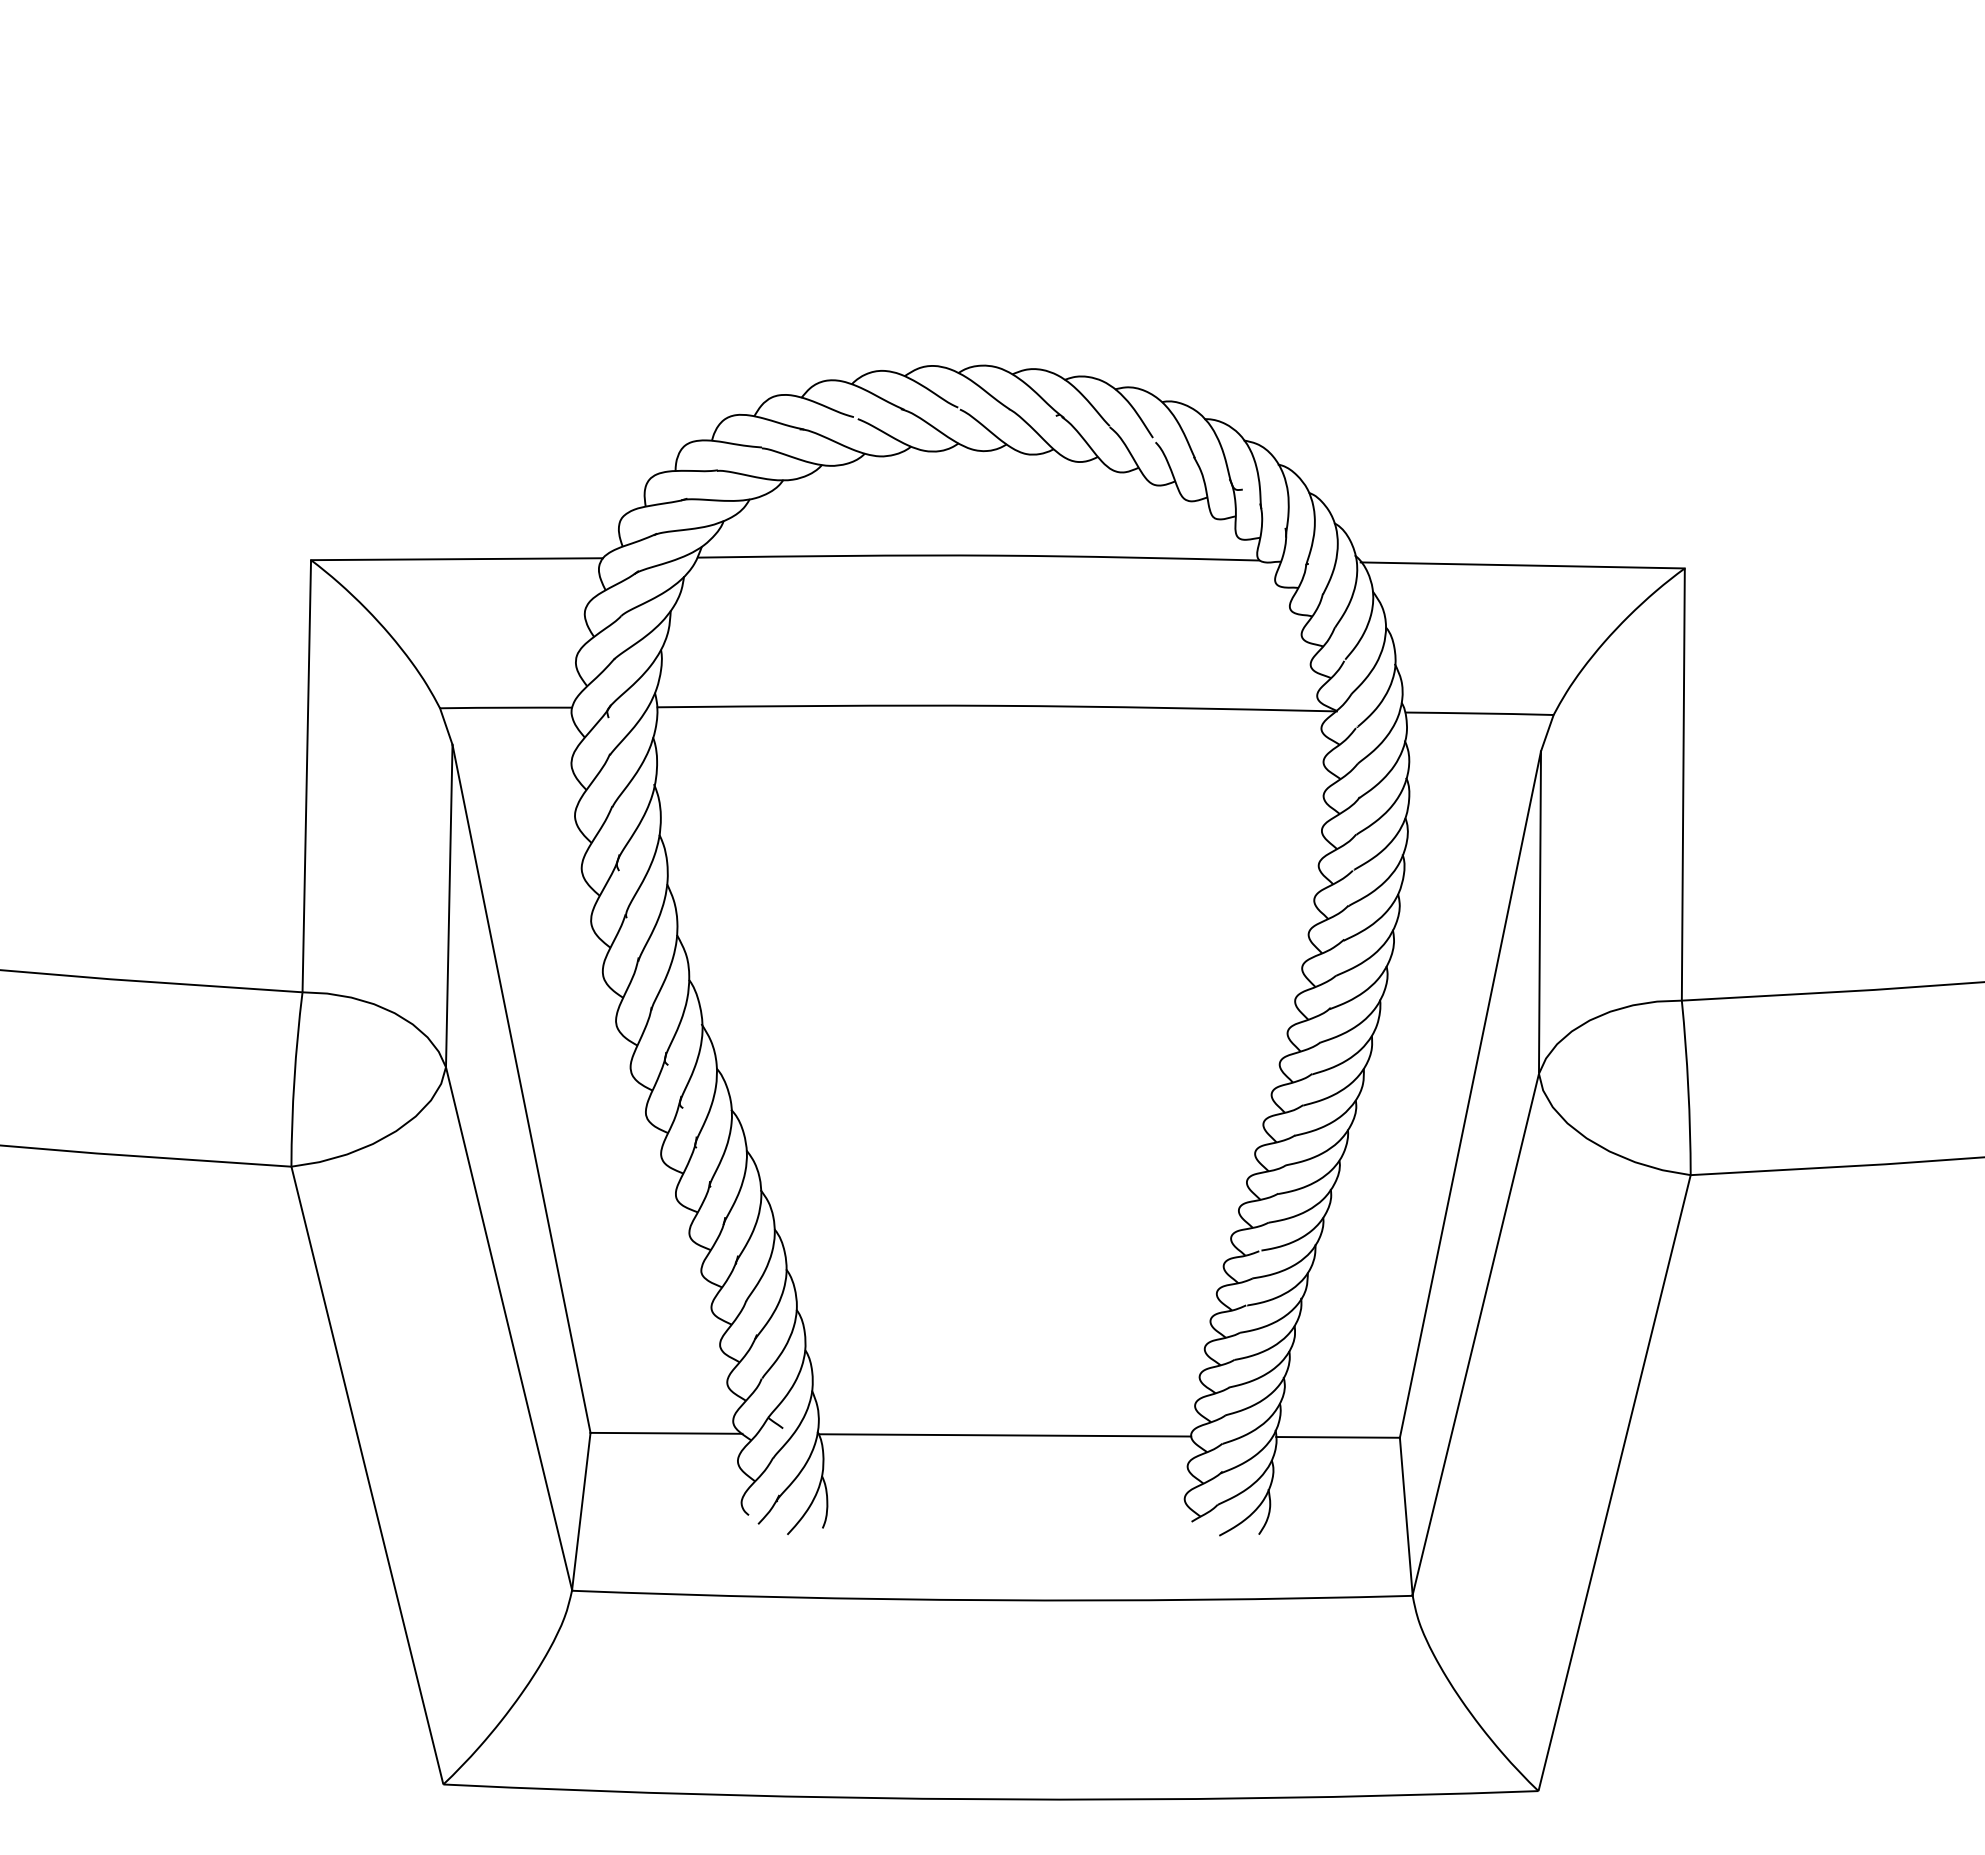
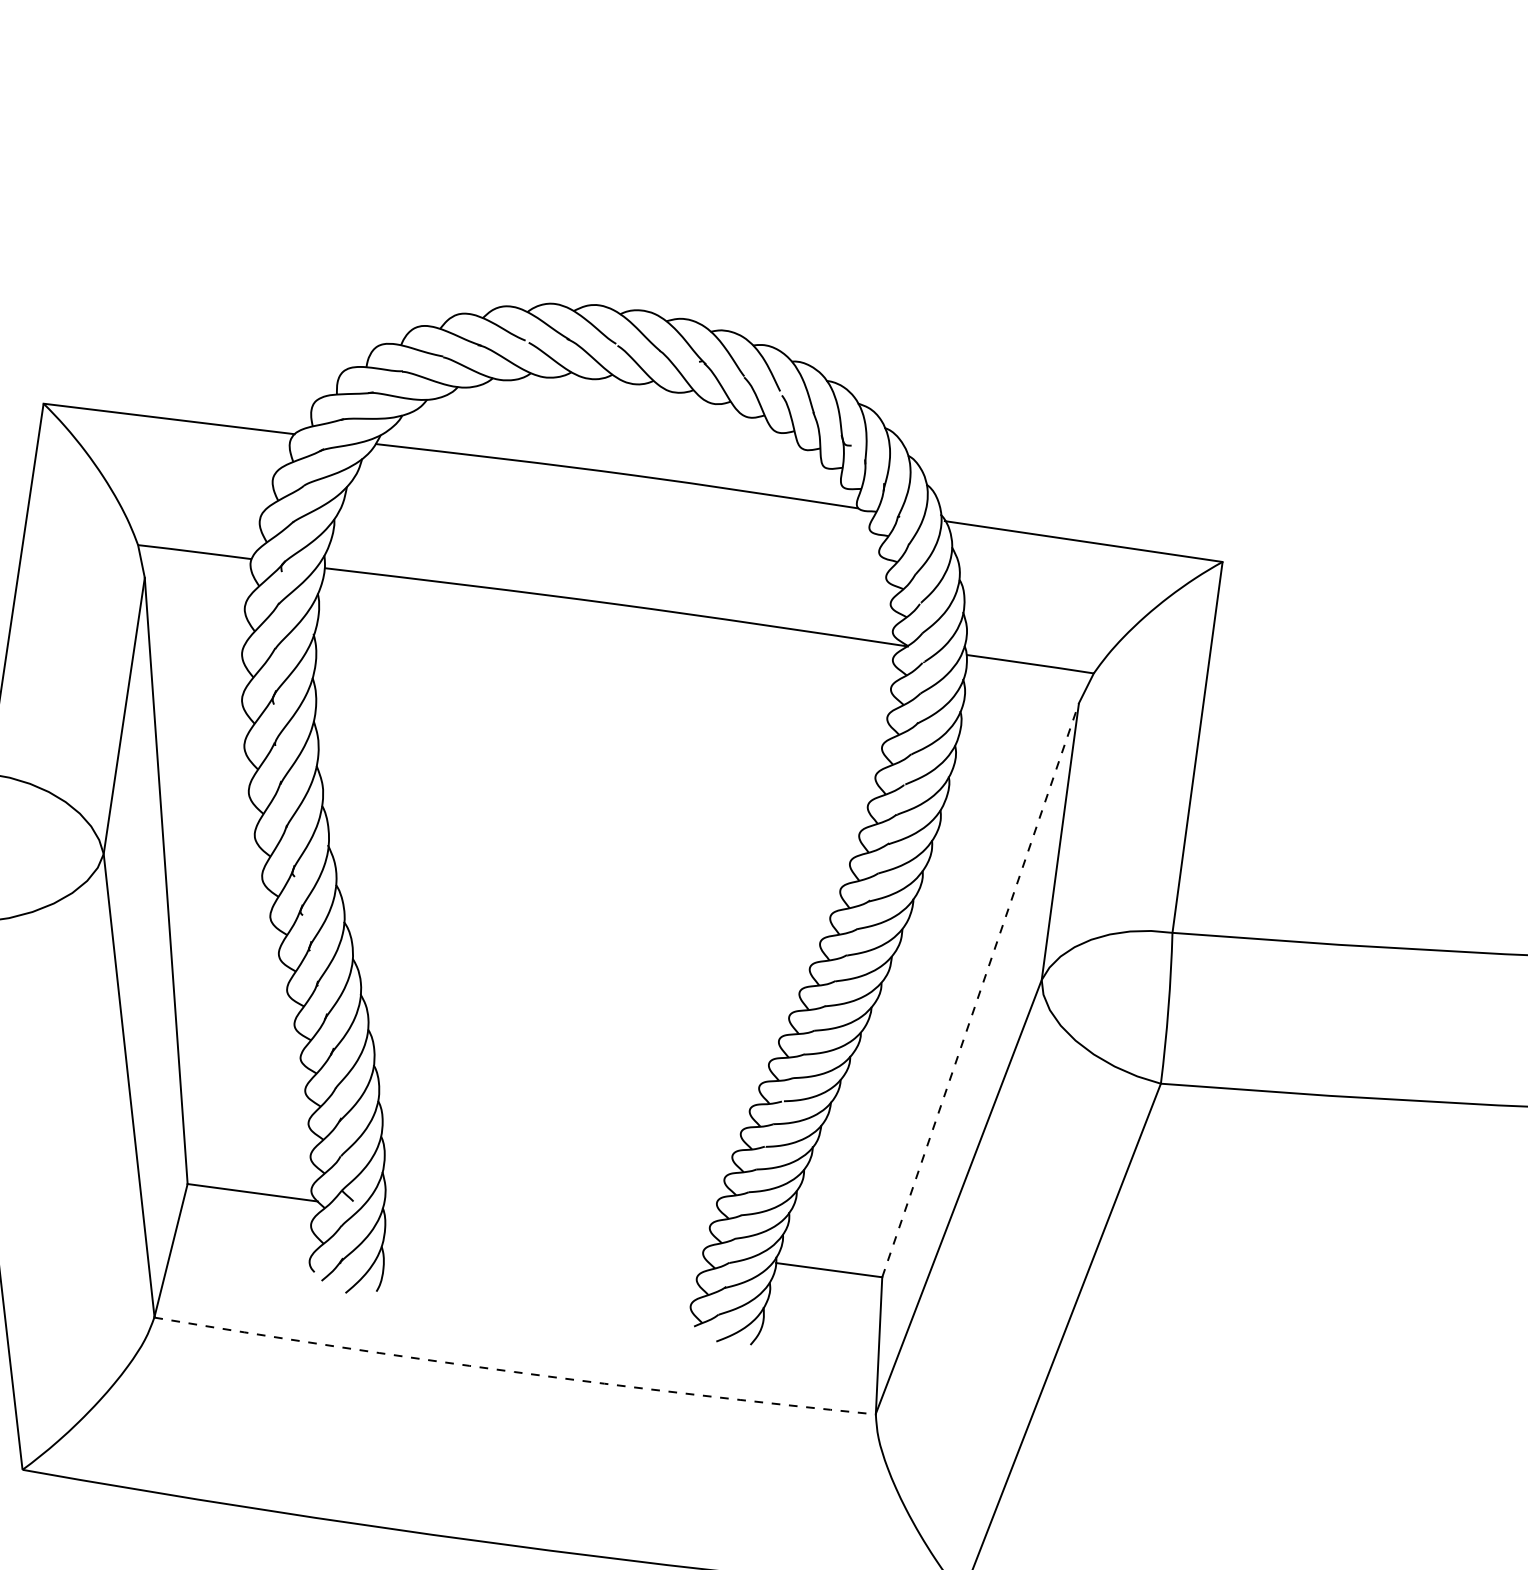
line: (1470, 1094) -> (980, 990), solid -> dashed
line: (1004, 1435) -> (542, 1231), removed
arc: (992, 1600) -> (514, 1372), solid -> dashed

